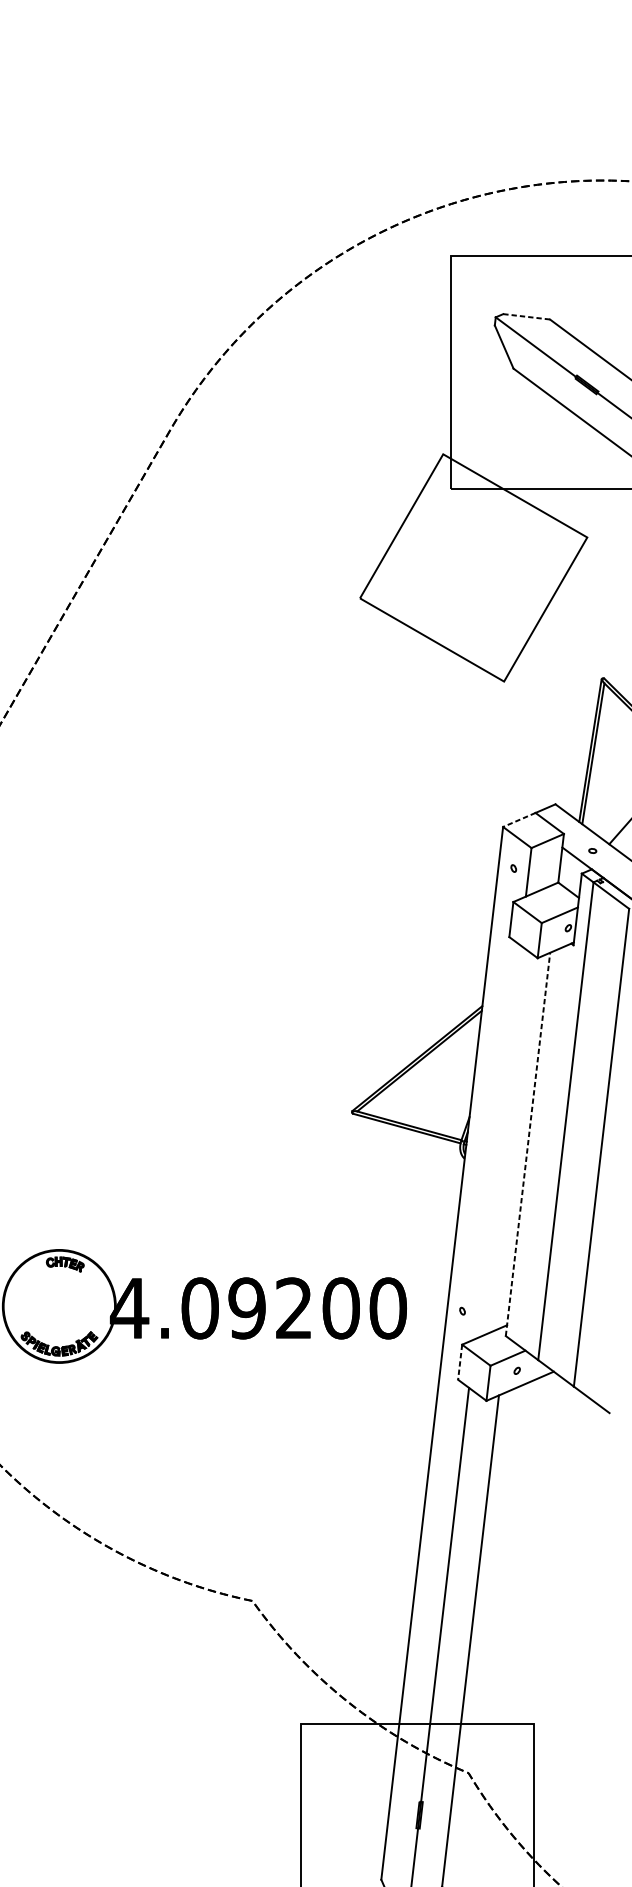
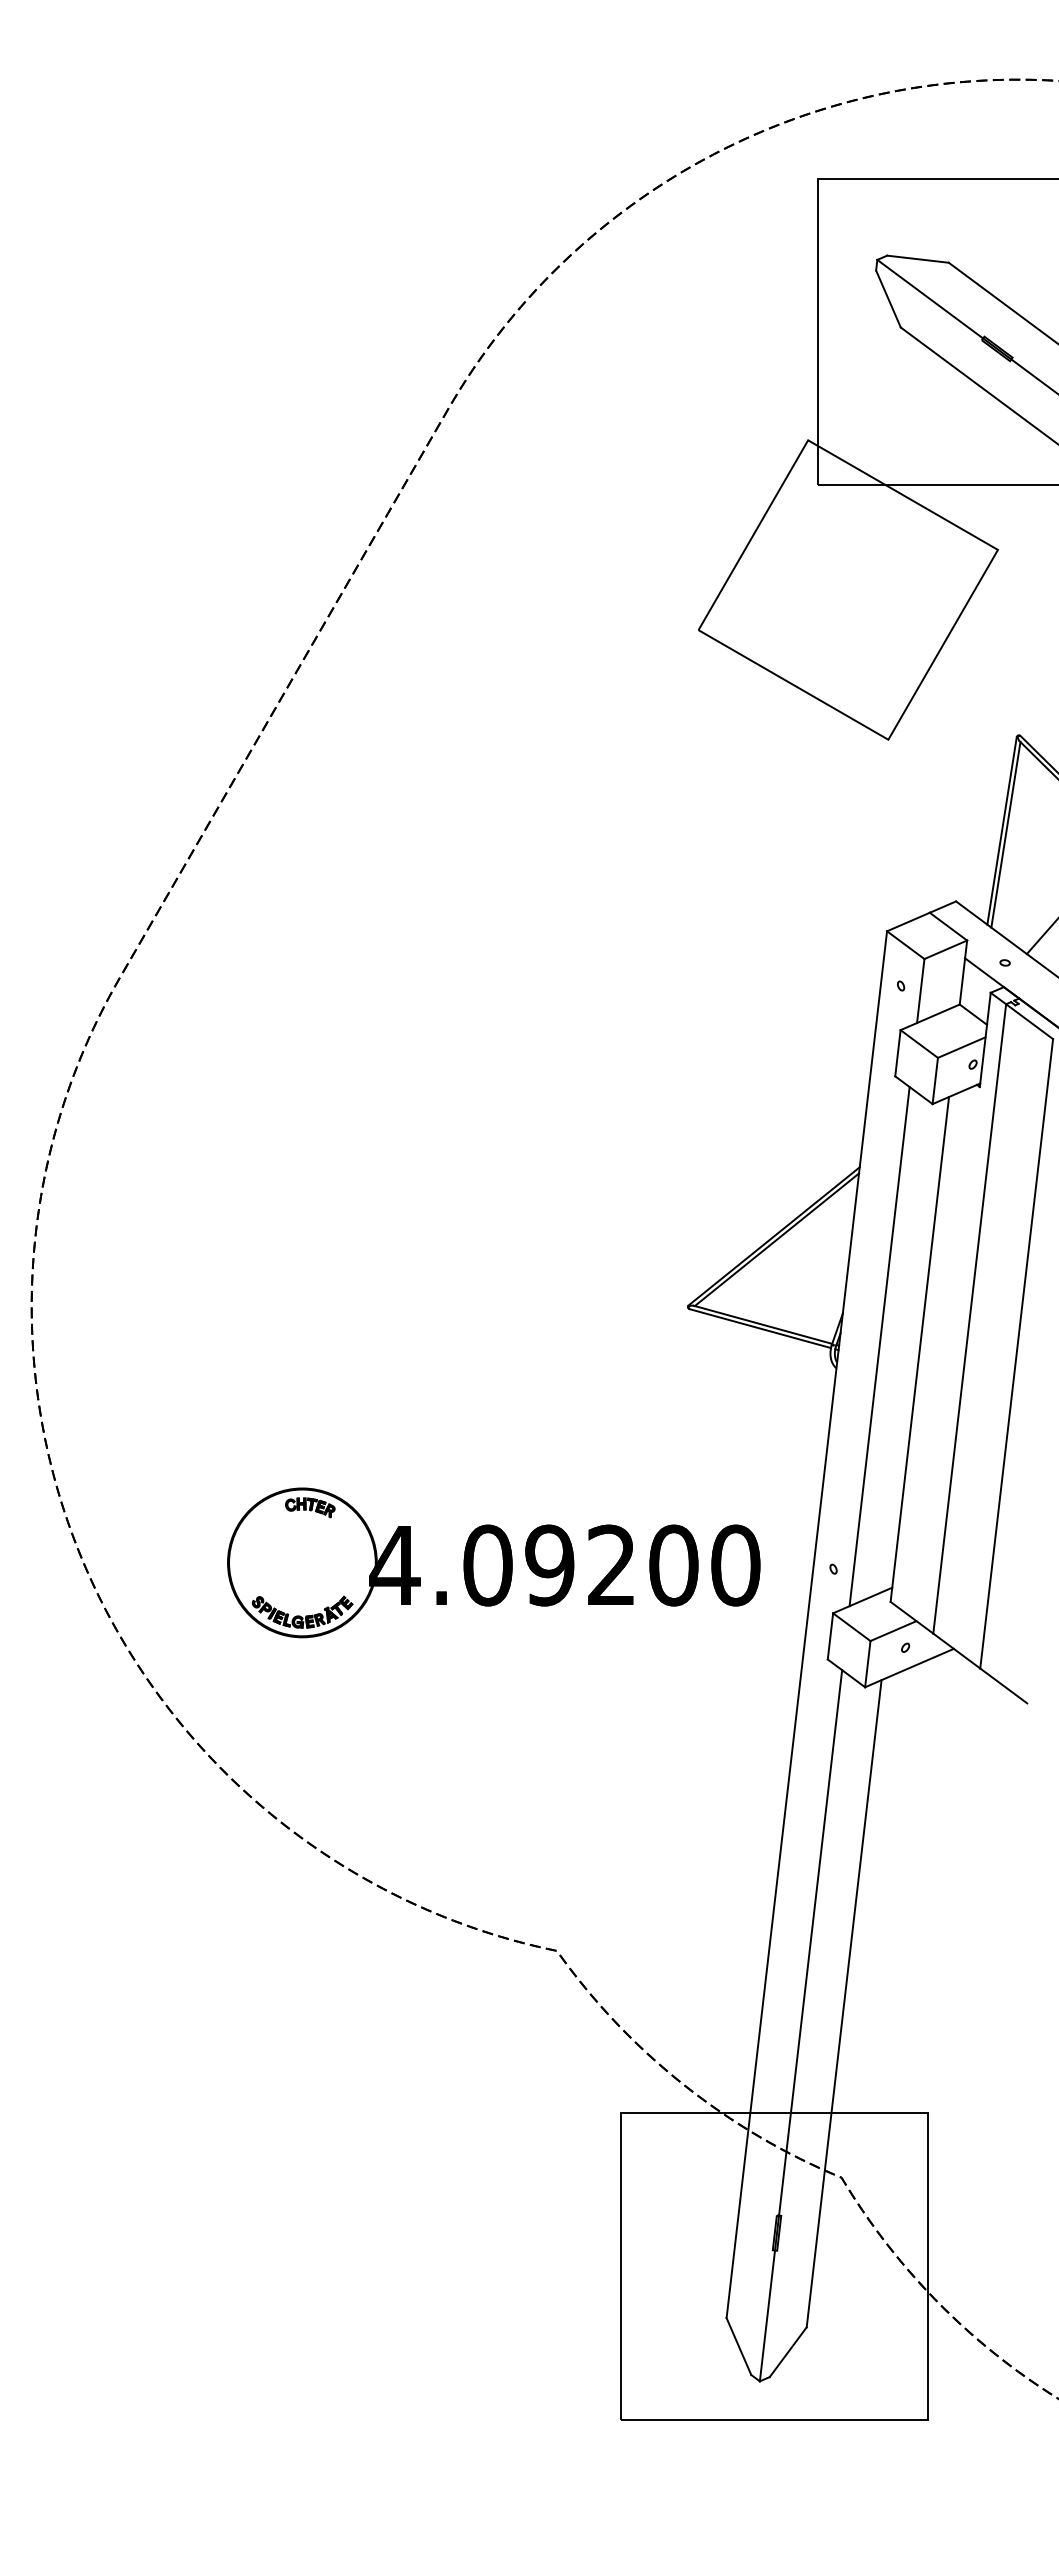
line: (526, 317) -> (918, 259), dashed -> solid
line: (518, 820) -> (907, 922), dashed -> solid
line: (497, 1142) -> (879, 1346), added
line: (527, 1143) -> (919, 1348), dashed -> solid
line: (460, 1362) -> (830, 1636), dashed -> solid

